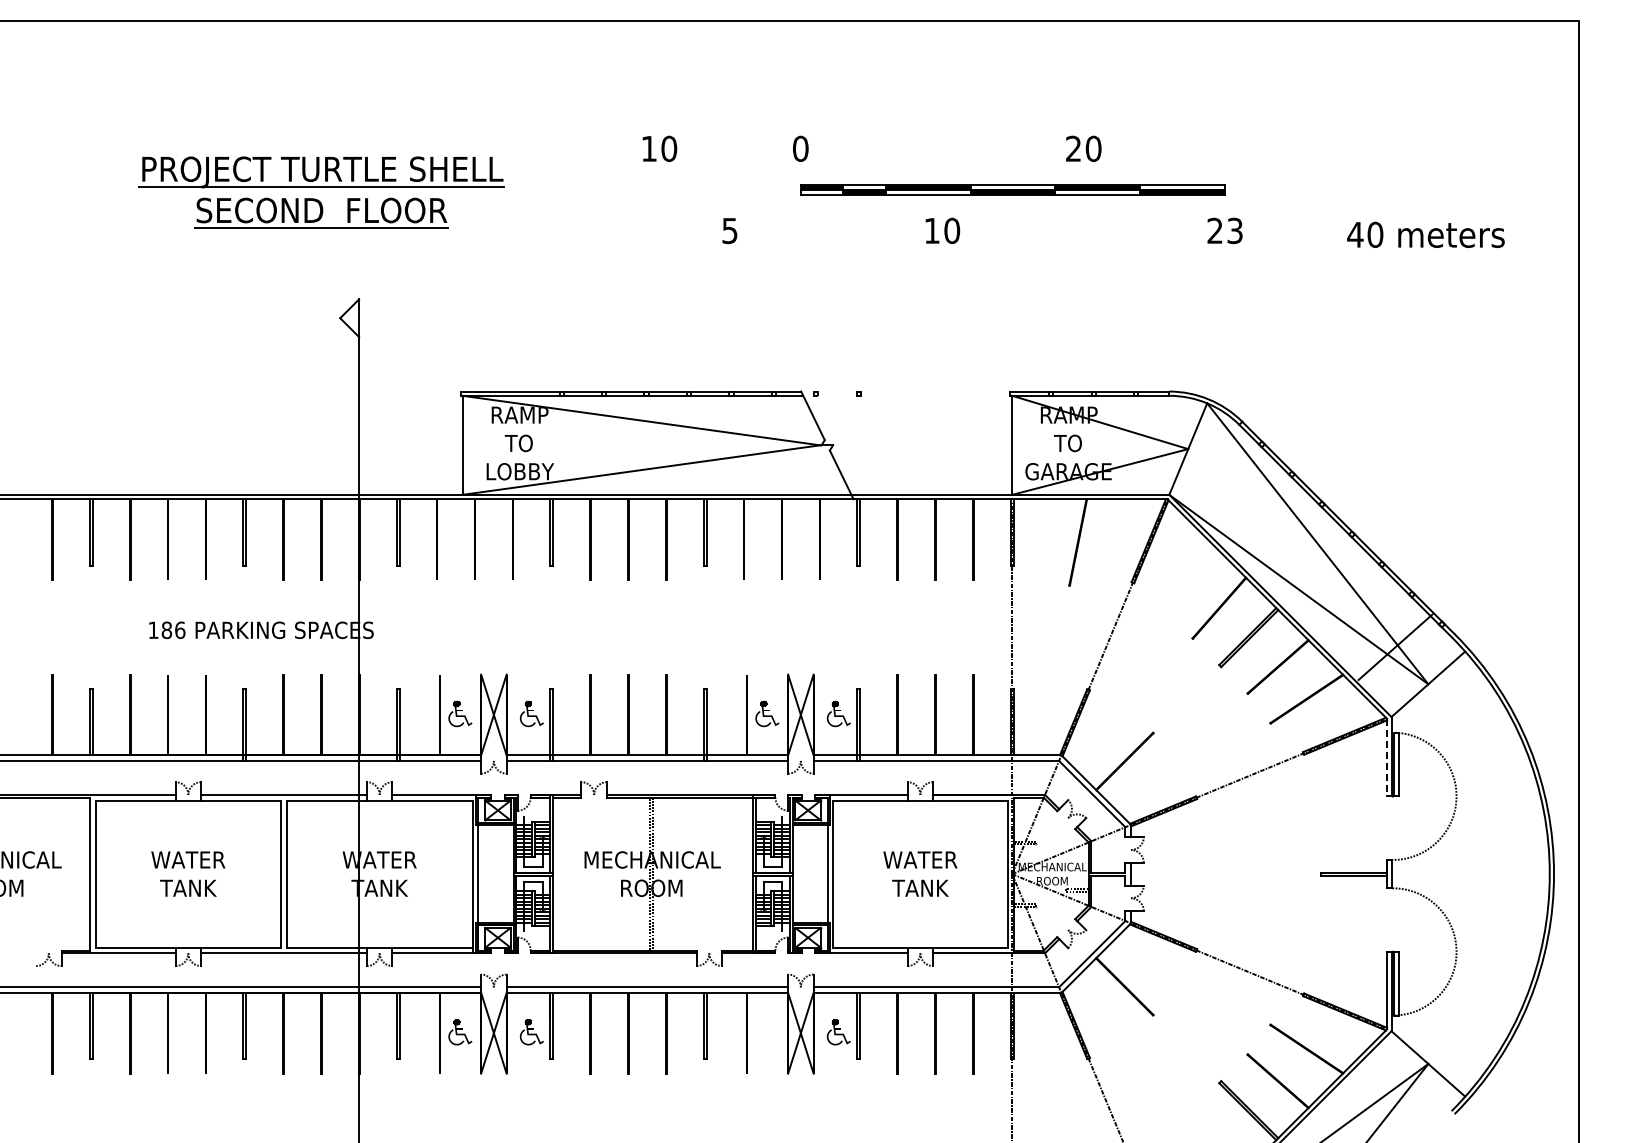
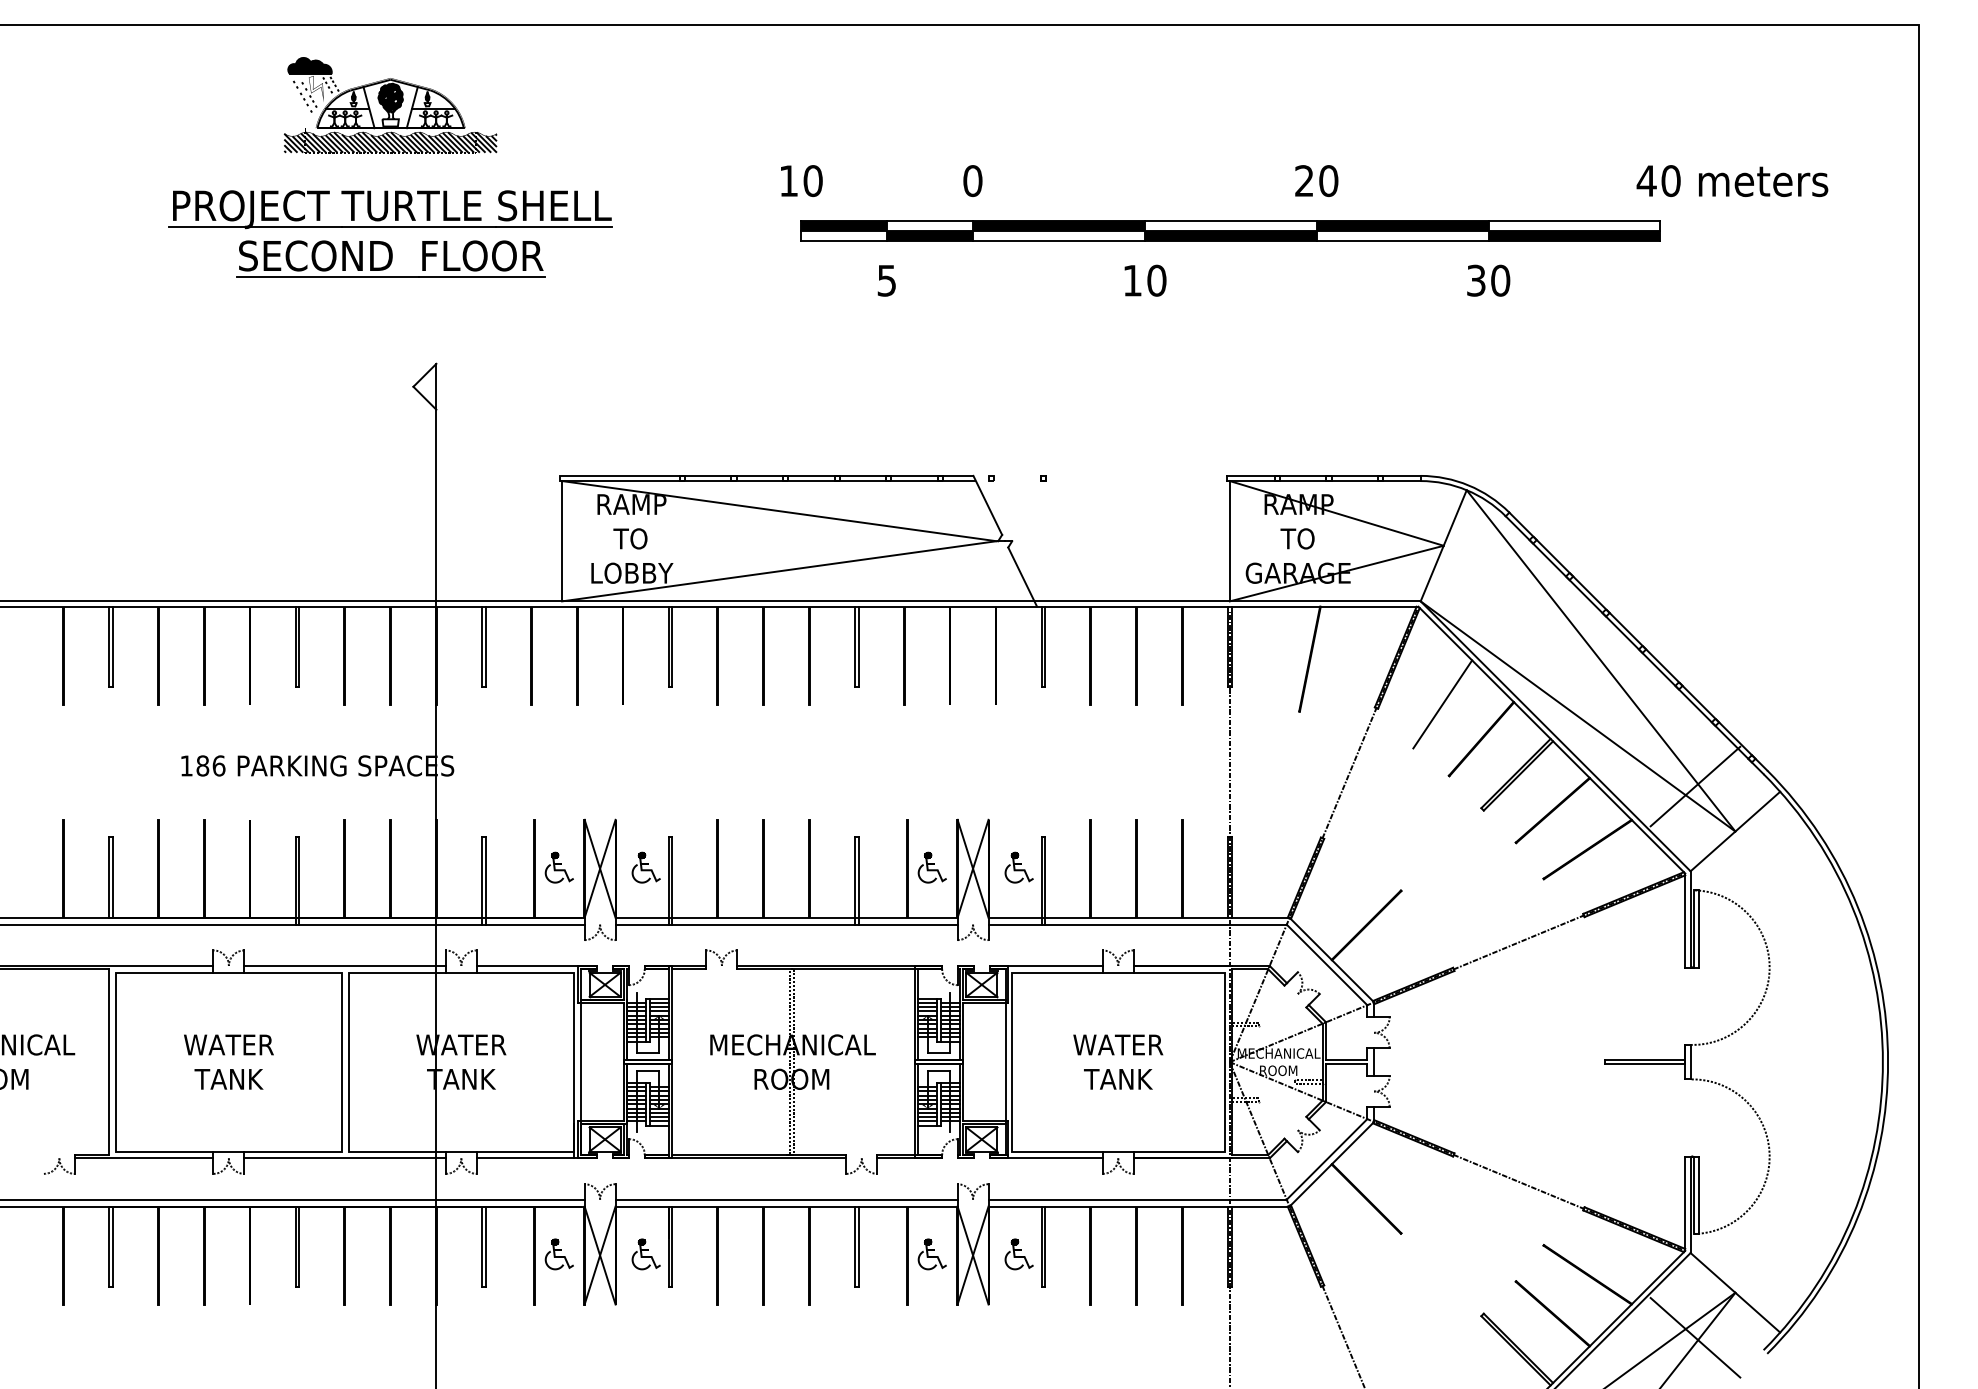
part: (321, 86) -> (390, 105), added
part: (1012, 189) -> (1230, 230), size x1.67
text: (1225, 230) -> (1488, 280), 23 -> 30
text: (1425, 234) -> (1731, 180), moved
line: (1187, 579) -> (1442, 704), added
line: (1387, 757) -> (1685, 920), dashed -> solid
part: (767, 1032) -> (932, 1254), added
line: (1395, 1100) -> (1695, 1337), added

